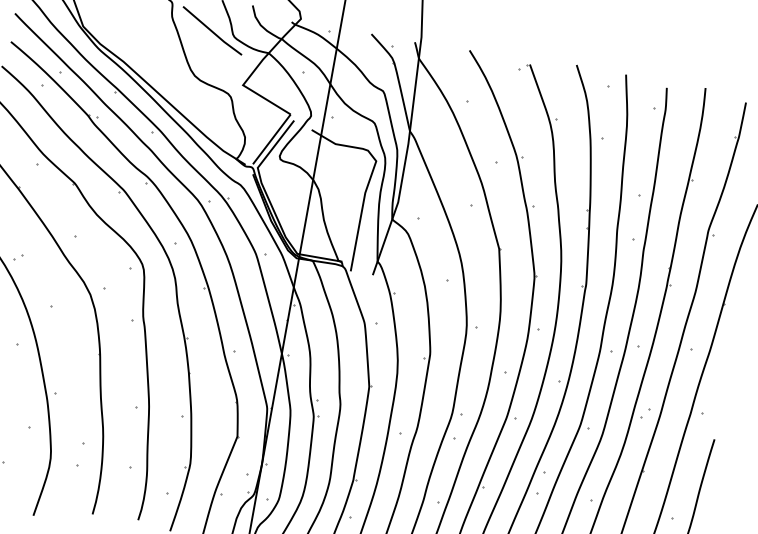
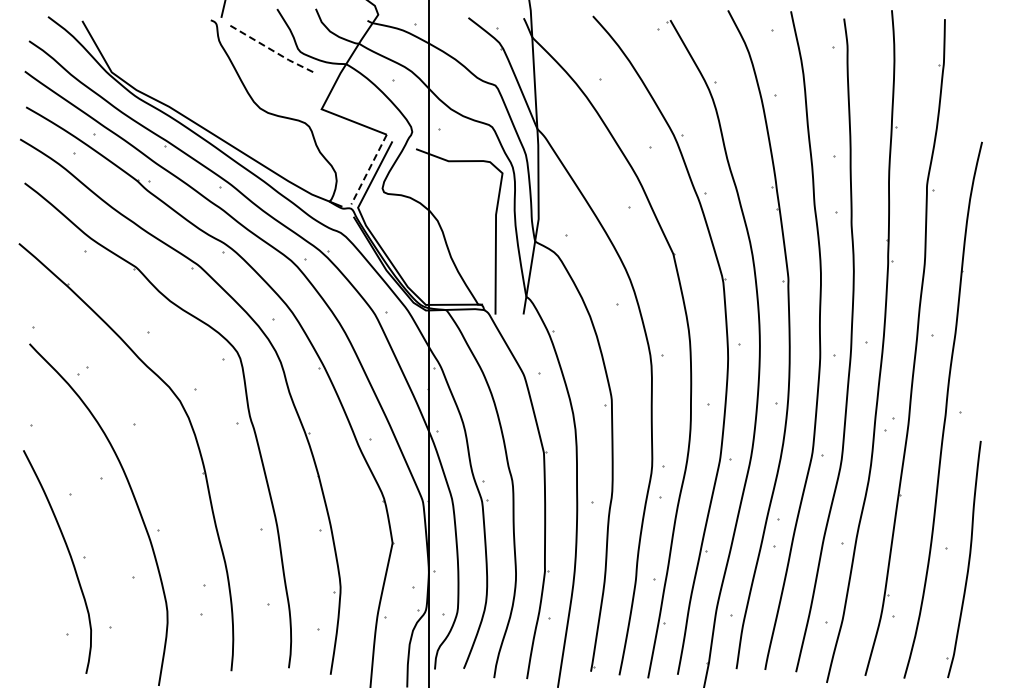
line: (212, 32) -> (272, 50), solid -> dashed
line: (271, 140) -> (368, 170), solid -> dashed

